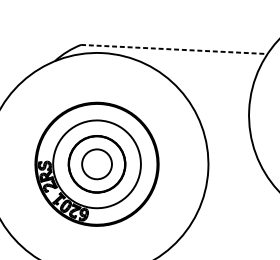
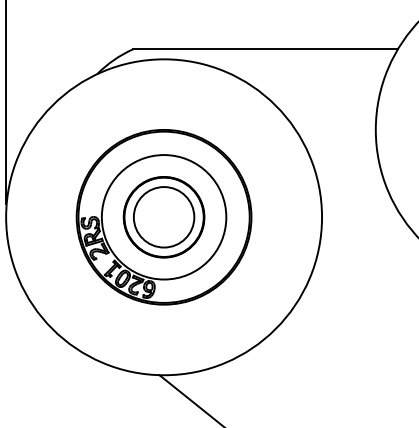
line: (174, 49) -> (266, 49), dashed -> solid
circle: (96, 164) -> (163, 217), size x1.43

